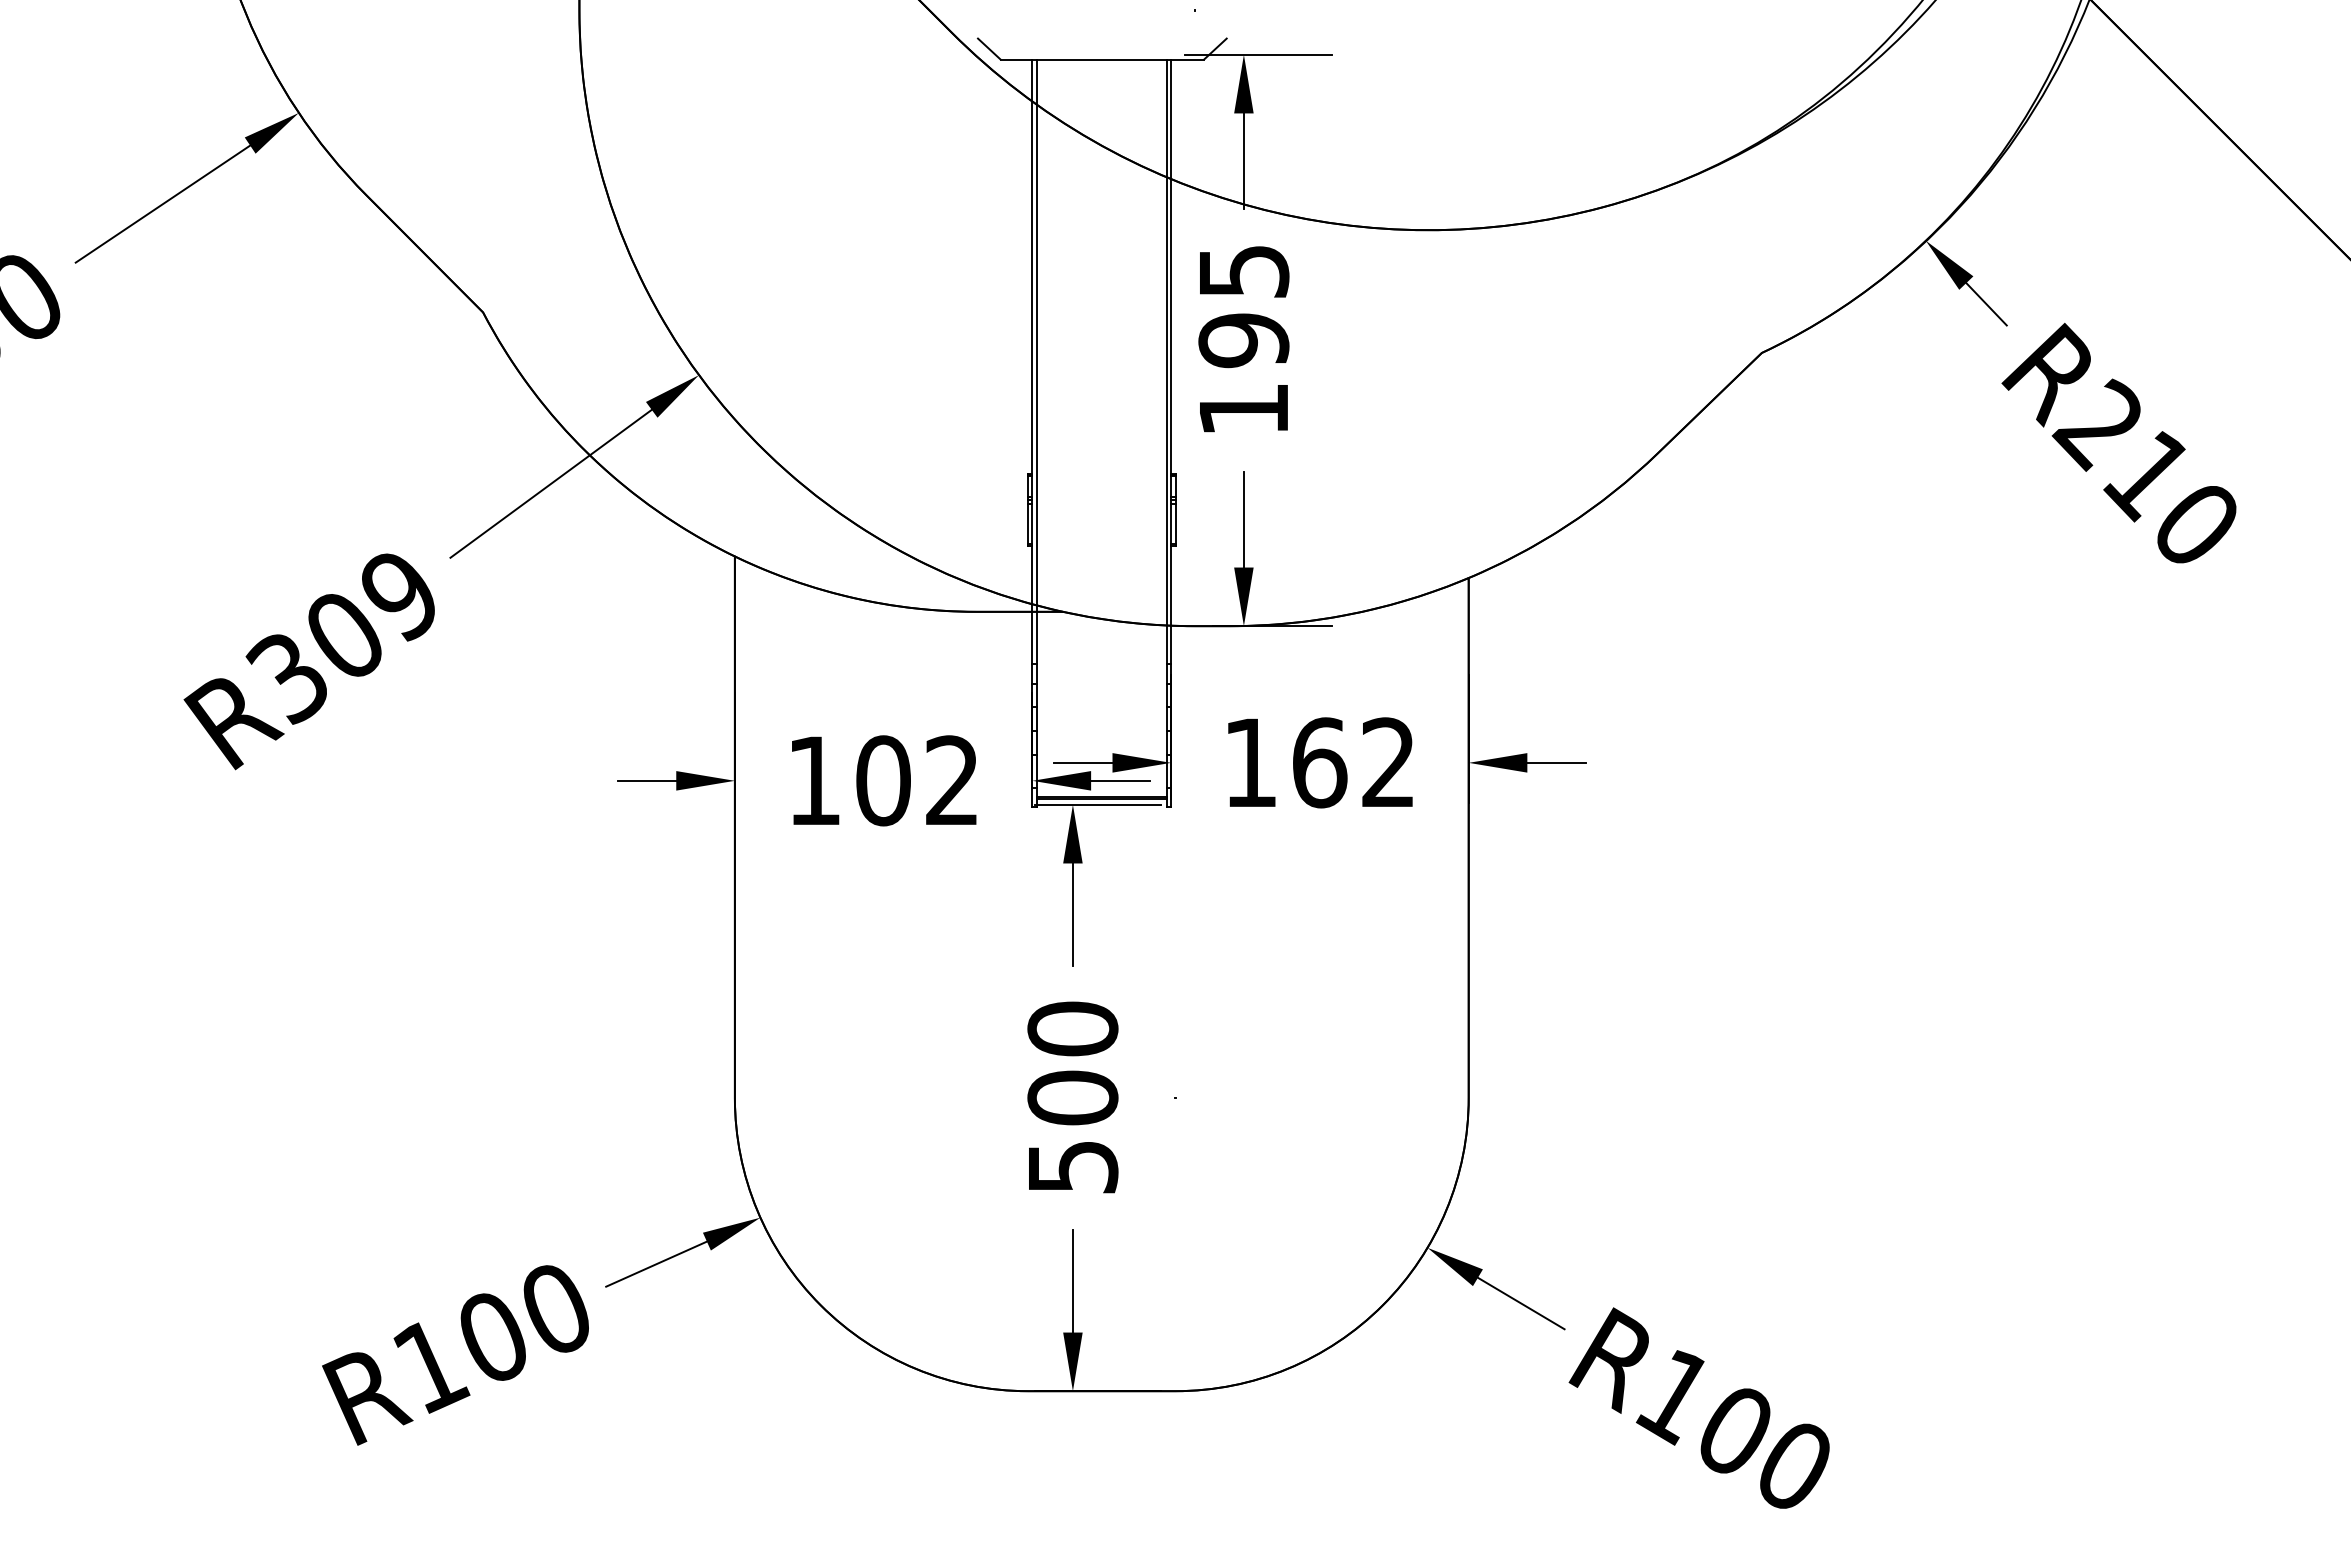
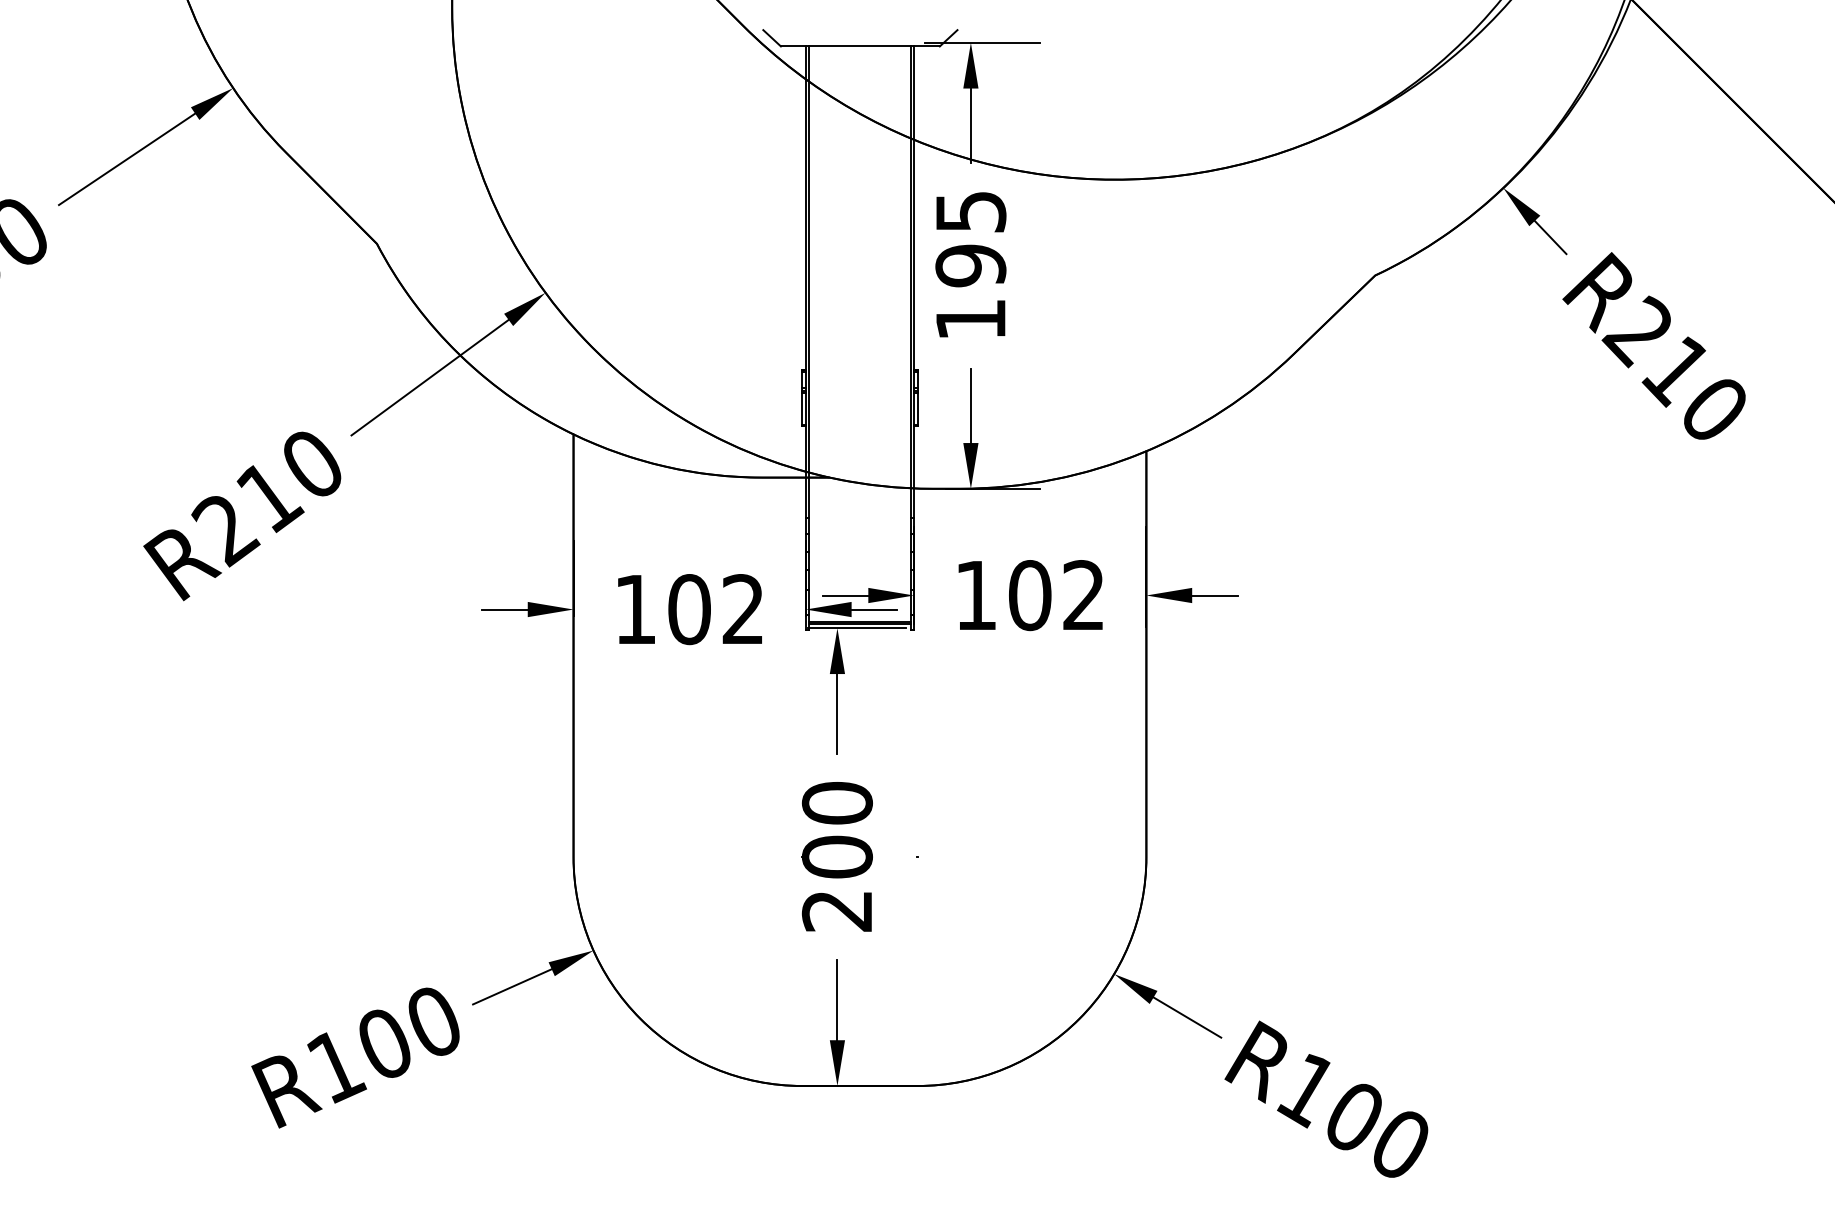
text: (341, 639) -> (266, 499), R309 -> R210
text: (1320, 762) -> (1030, 595), 162 -> 102
text: (1071, 1167) -> (836, 911), 500 -> 200

